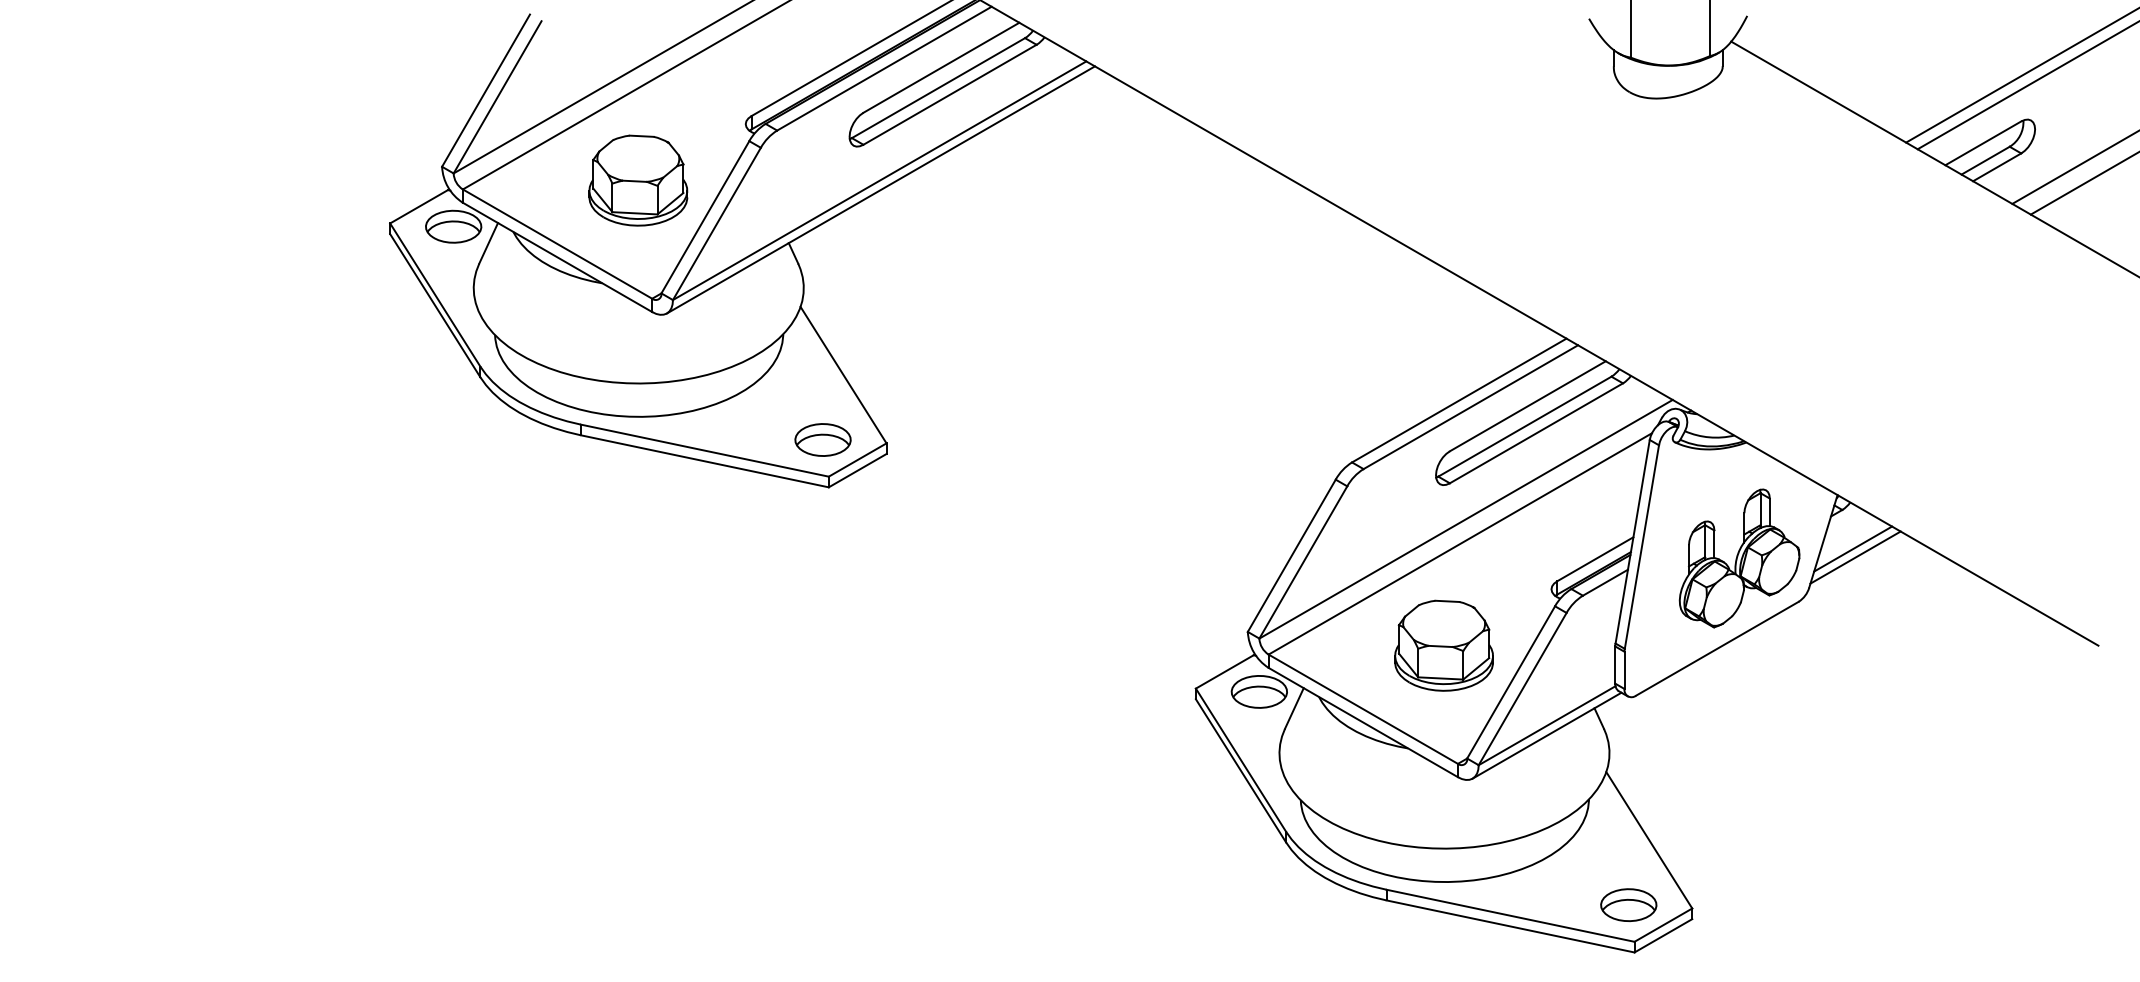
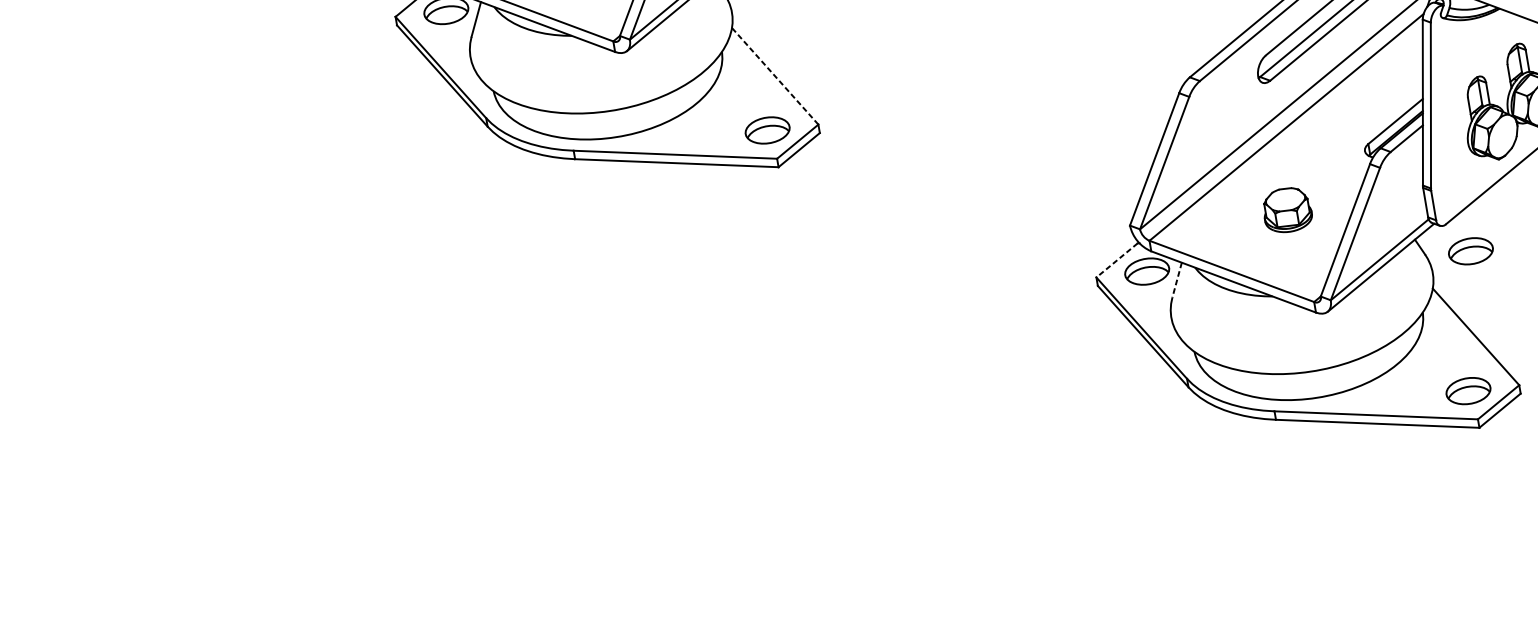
line: (843, 375) -> (775, 76), solid -> dashed
part: (1443, 645) -> (1286, 210), size x0.6
line: (1224, 672) -> (1116, 260), solid -> dashed
line: (1294, 708) -> (1177, 280), solid -> dashed
part: (1660, 733) -> (1470, 250), added

